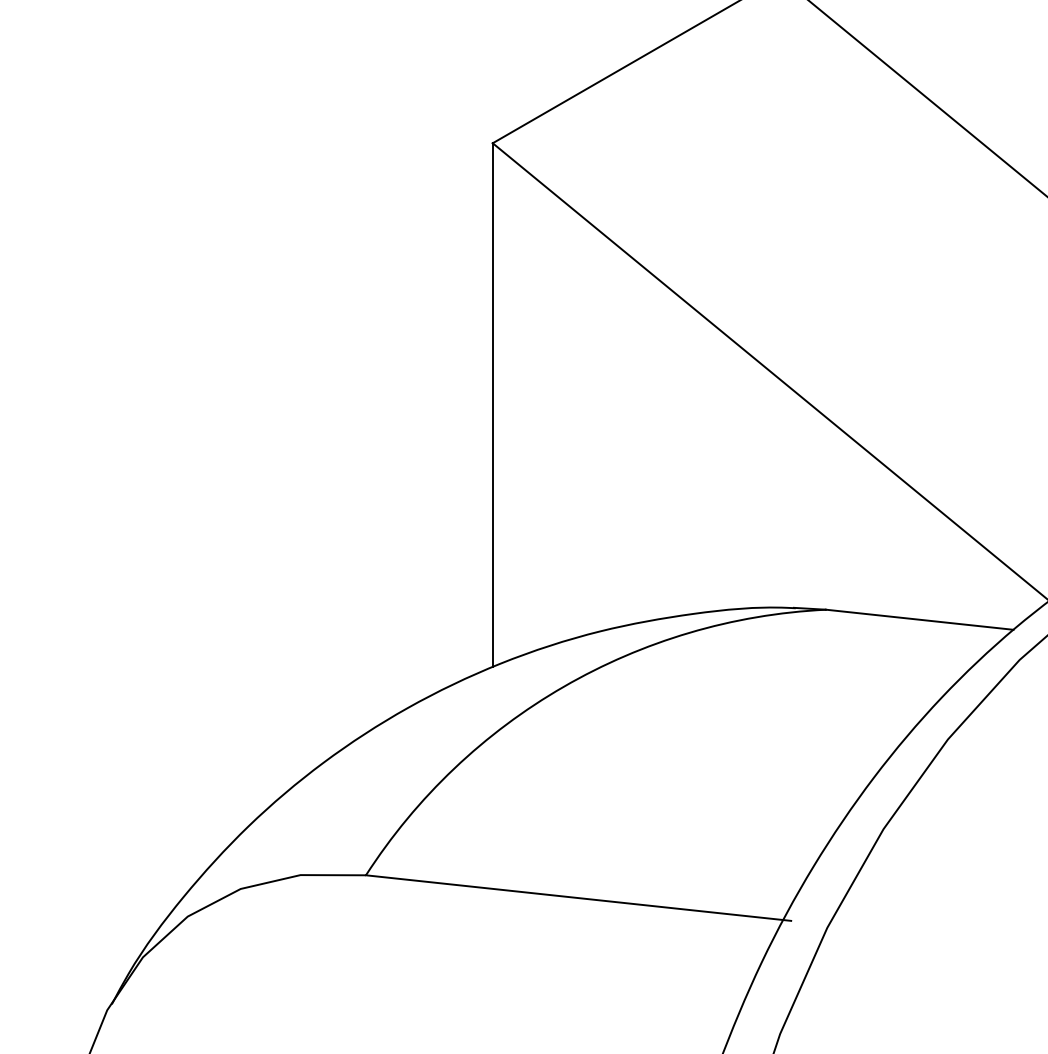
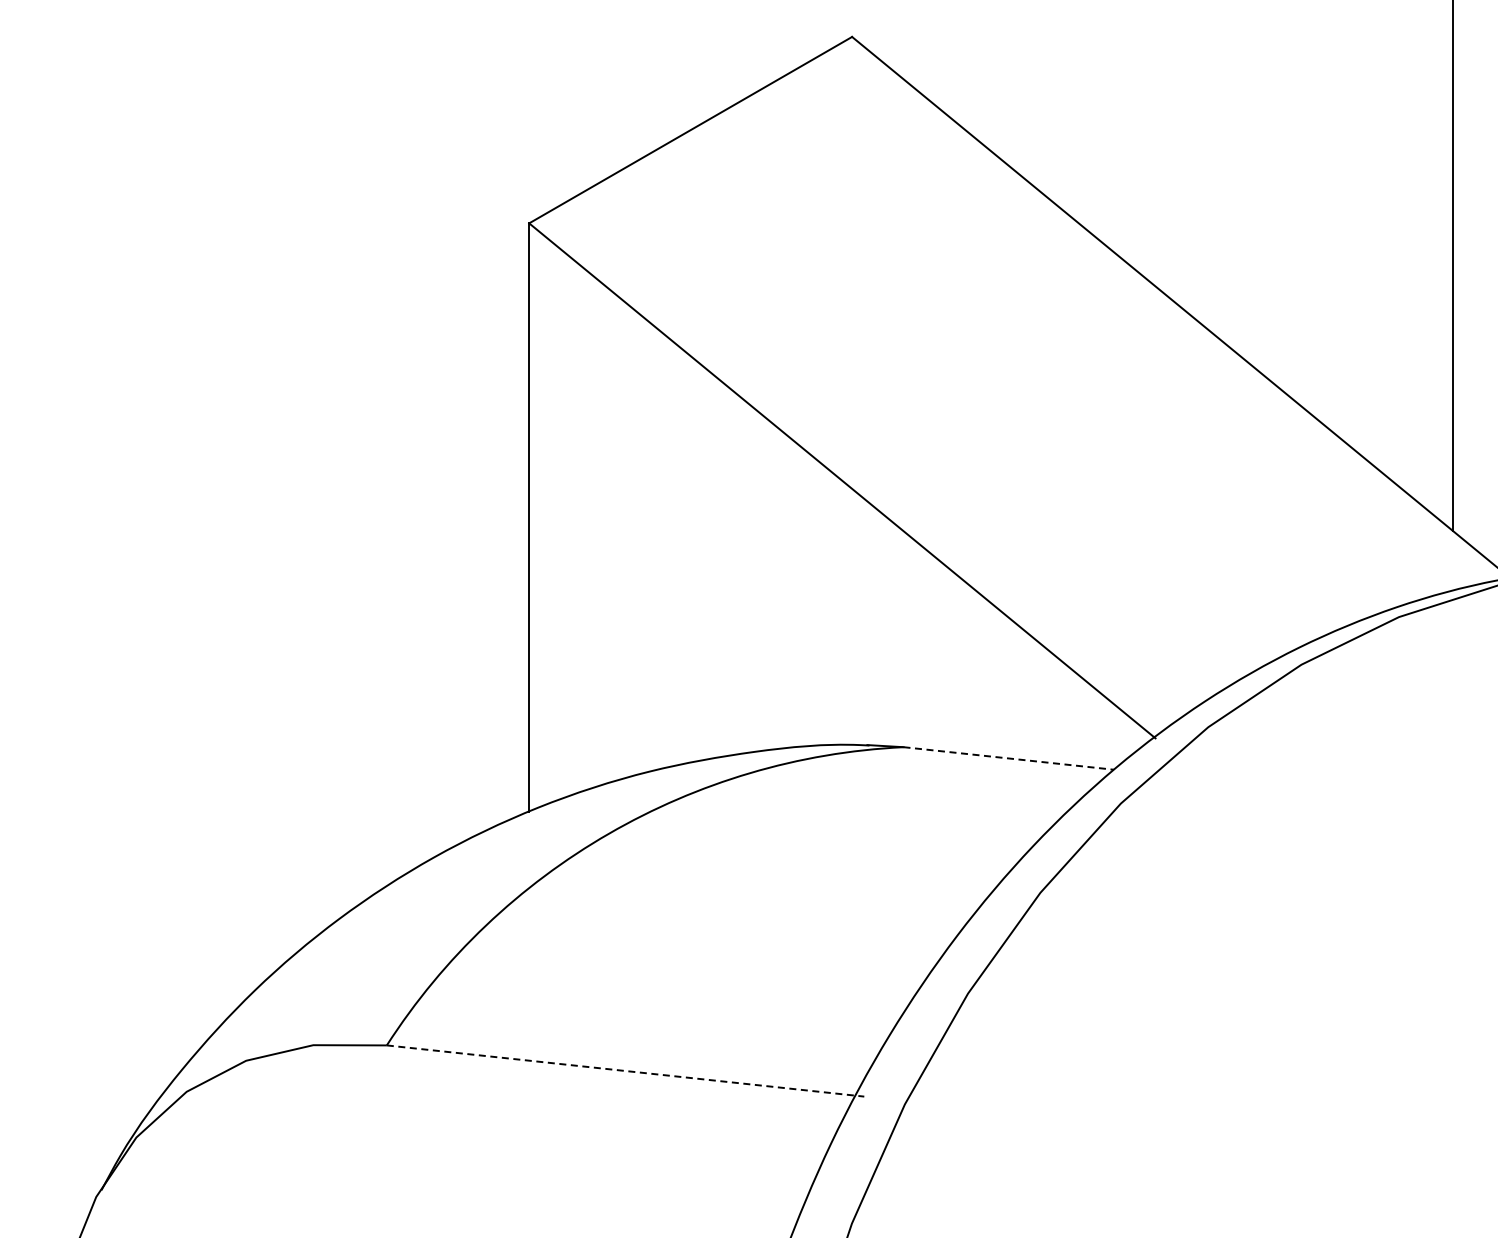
line: (919, 619) -> (1008, 758), solid -> dashed
line: (579, 898) -> (626, 1071), solid -> dashed

